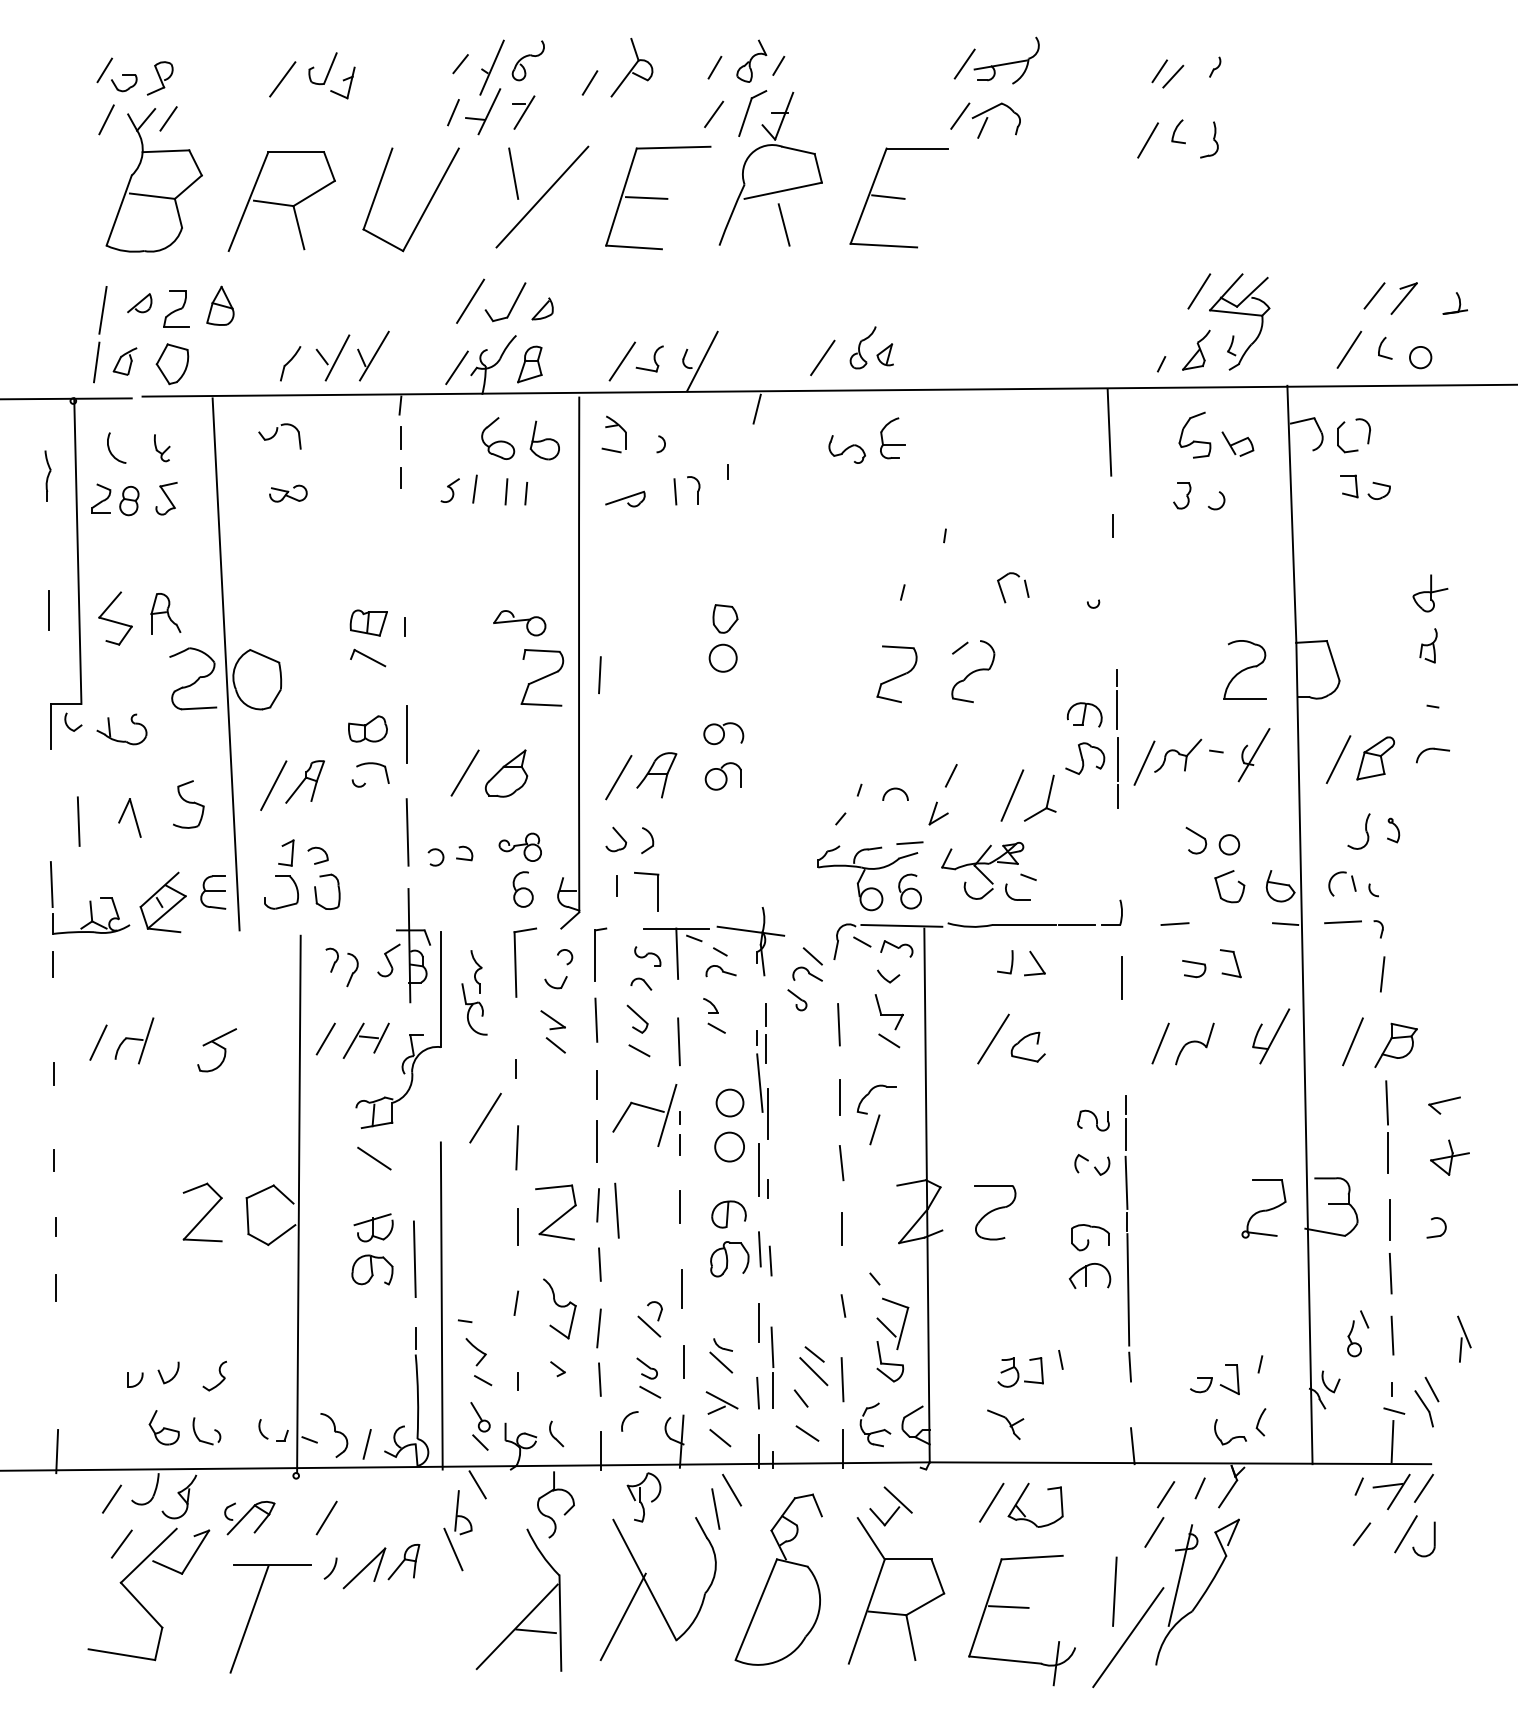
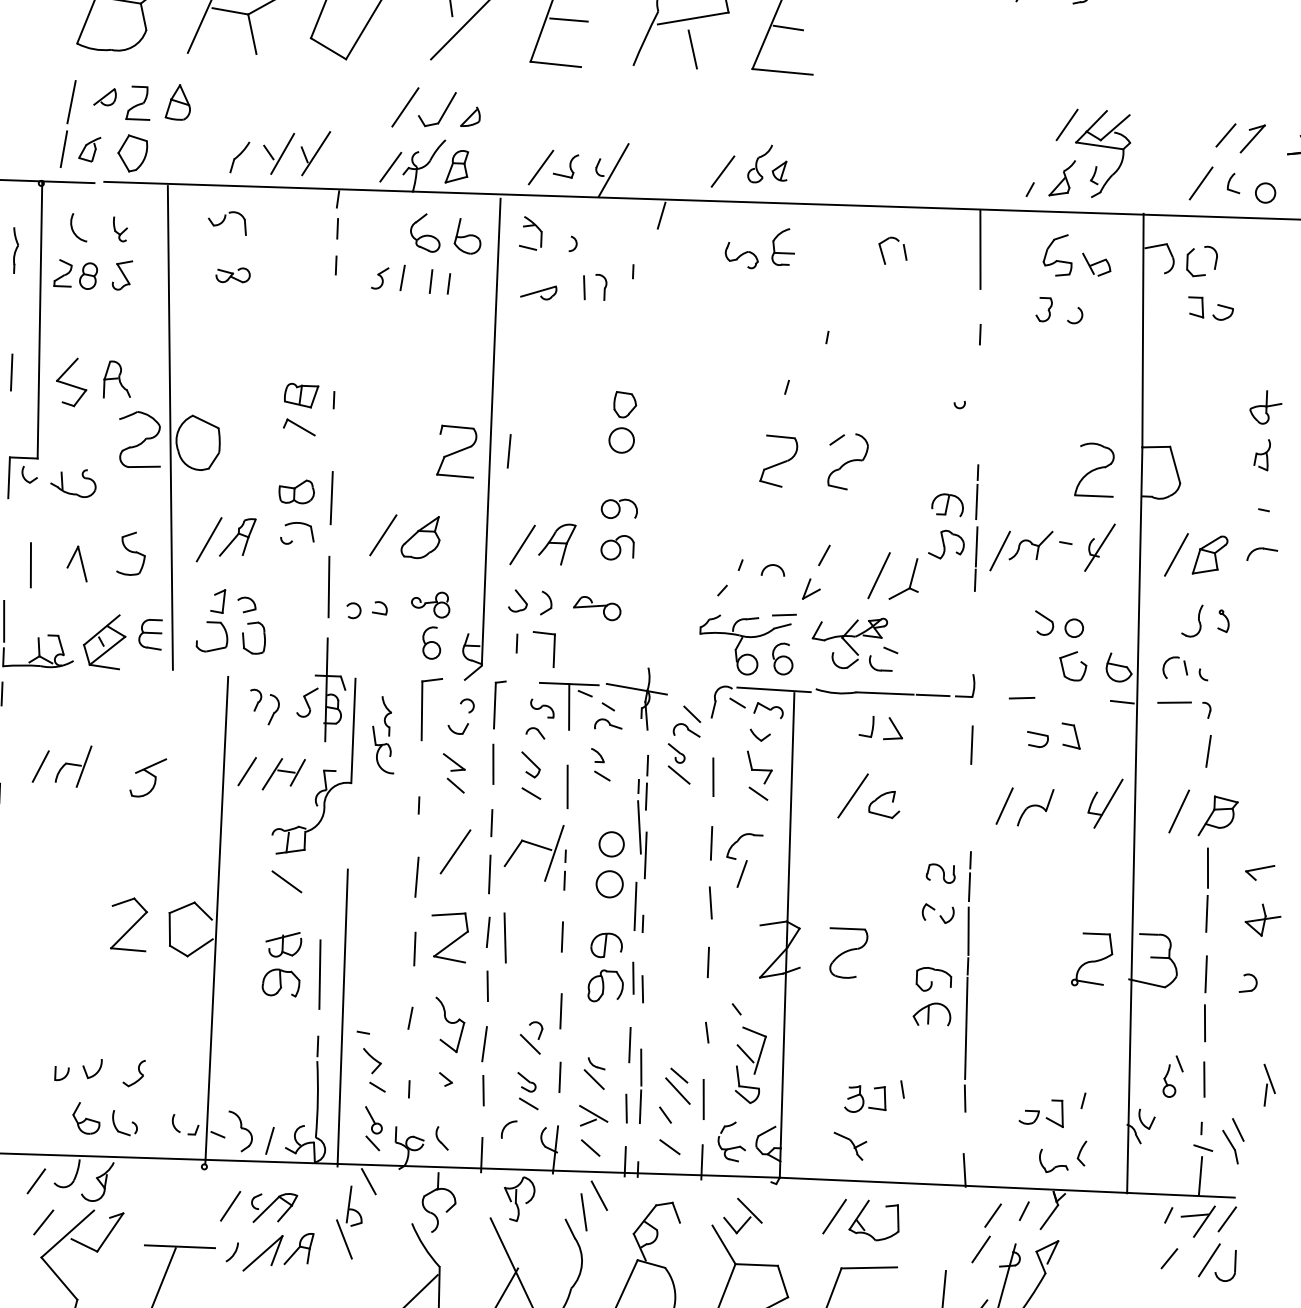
part: (1018, 577) -> (898, 241), moved
part: (519, 623) -> (597, 608), moved
line: (800, 1023) -> (678, 774), added
line: (485, 1117) -> (455, 851), moved
part: (249, 1518) -> (273, 1208), moved

